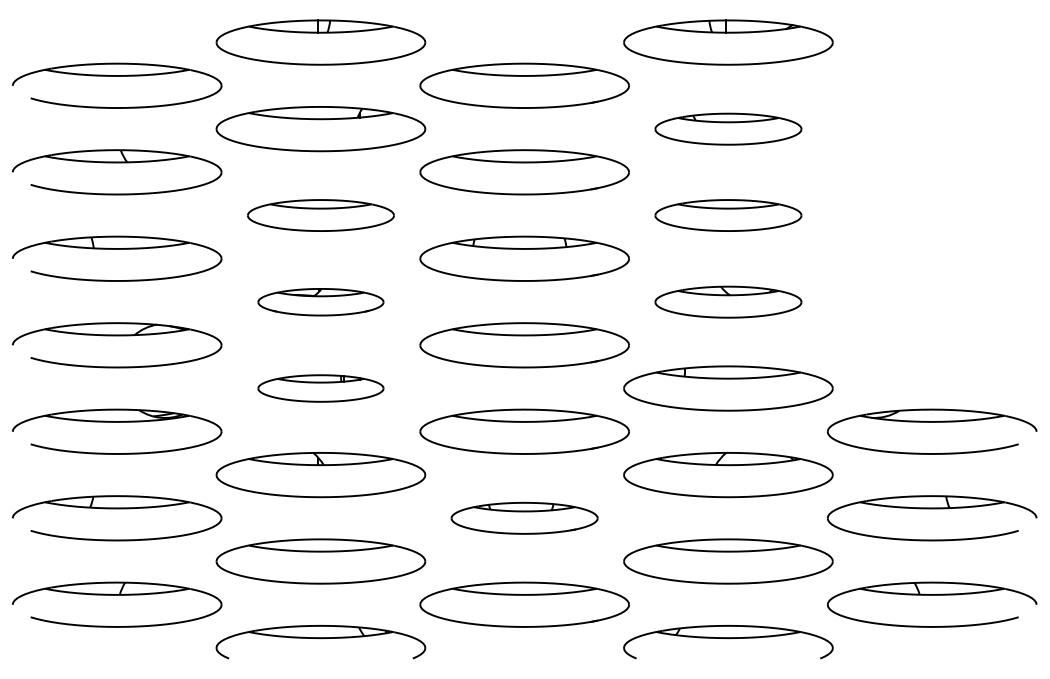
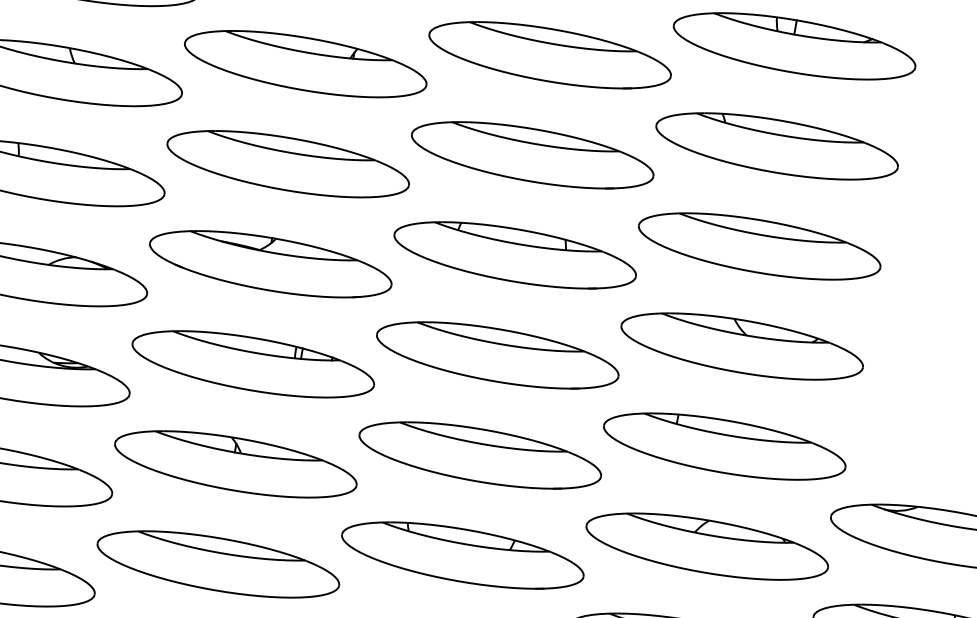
part: (728, 129) -> (777, 146), size x1.43
part: (320, 215) -> (287, 164), size x1.43
part: (728, 215) -> (759, 246), size x1.43
part: (320, 302) -> (270, 264), size x1.67
part: (728, 302) -> (742, 347), size x1.43
part: (320, 388) -> (252, 364), size x1.67
part: (524, 518) -> (462, 555), size x1.43

